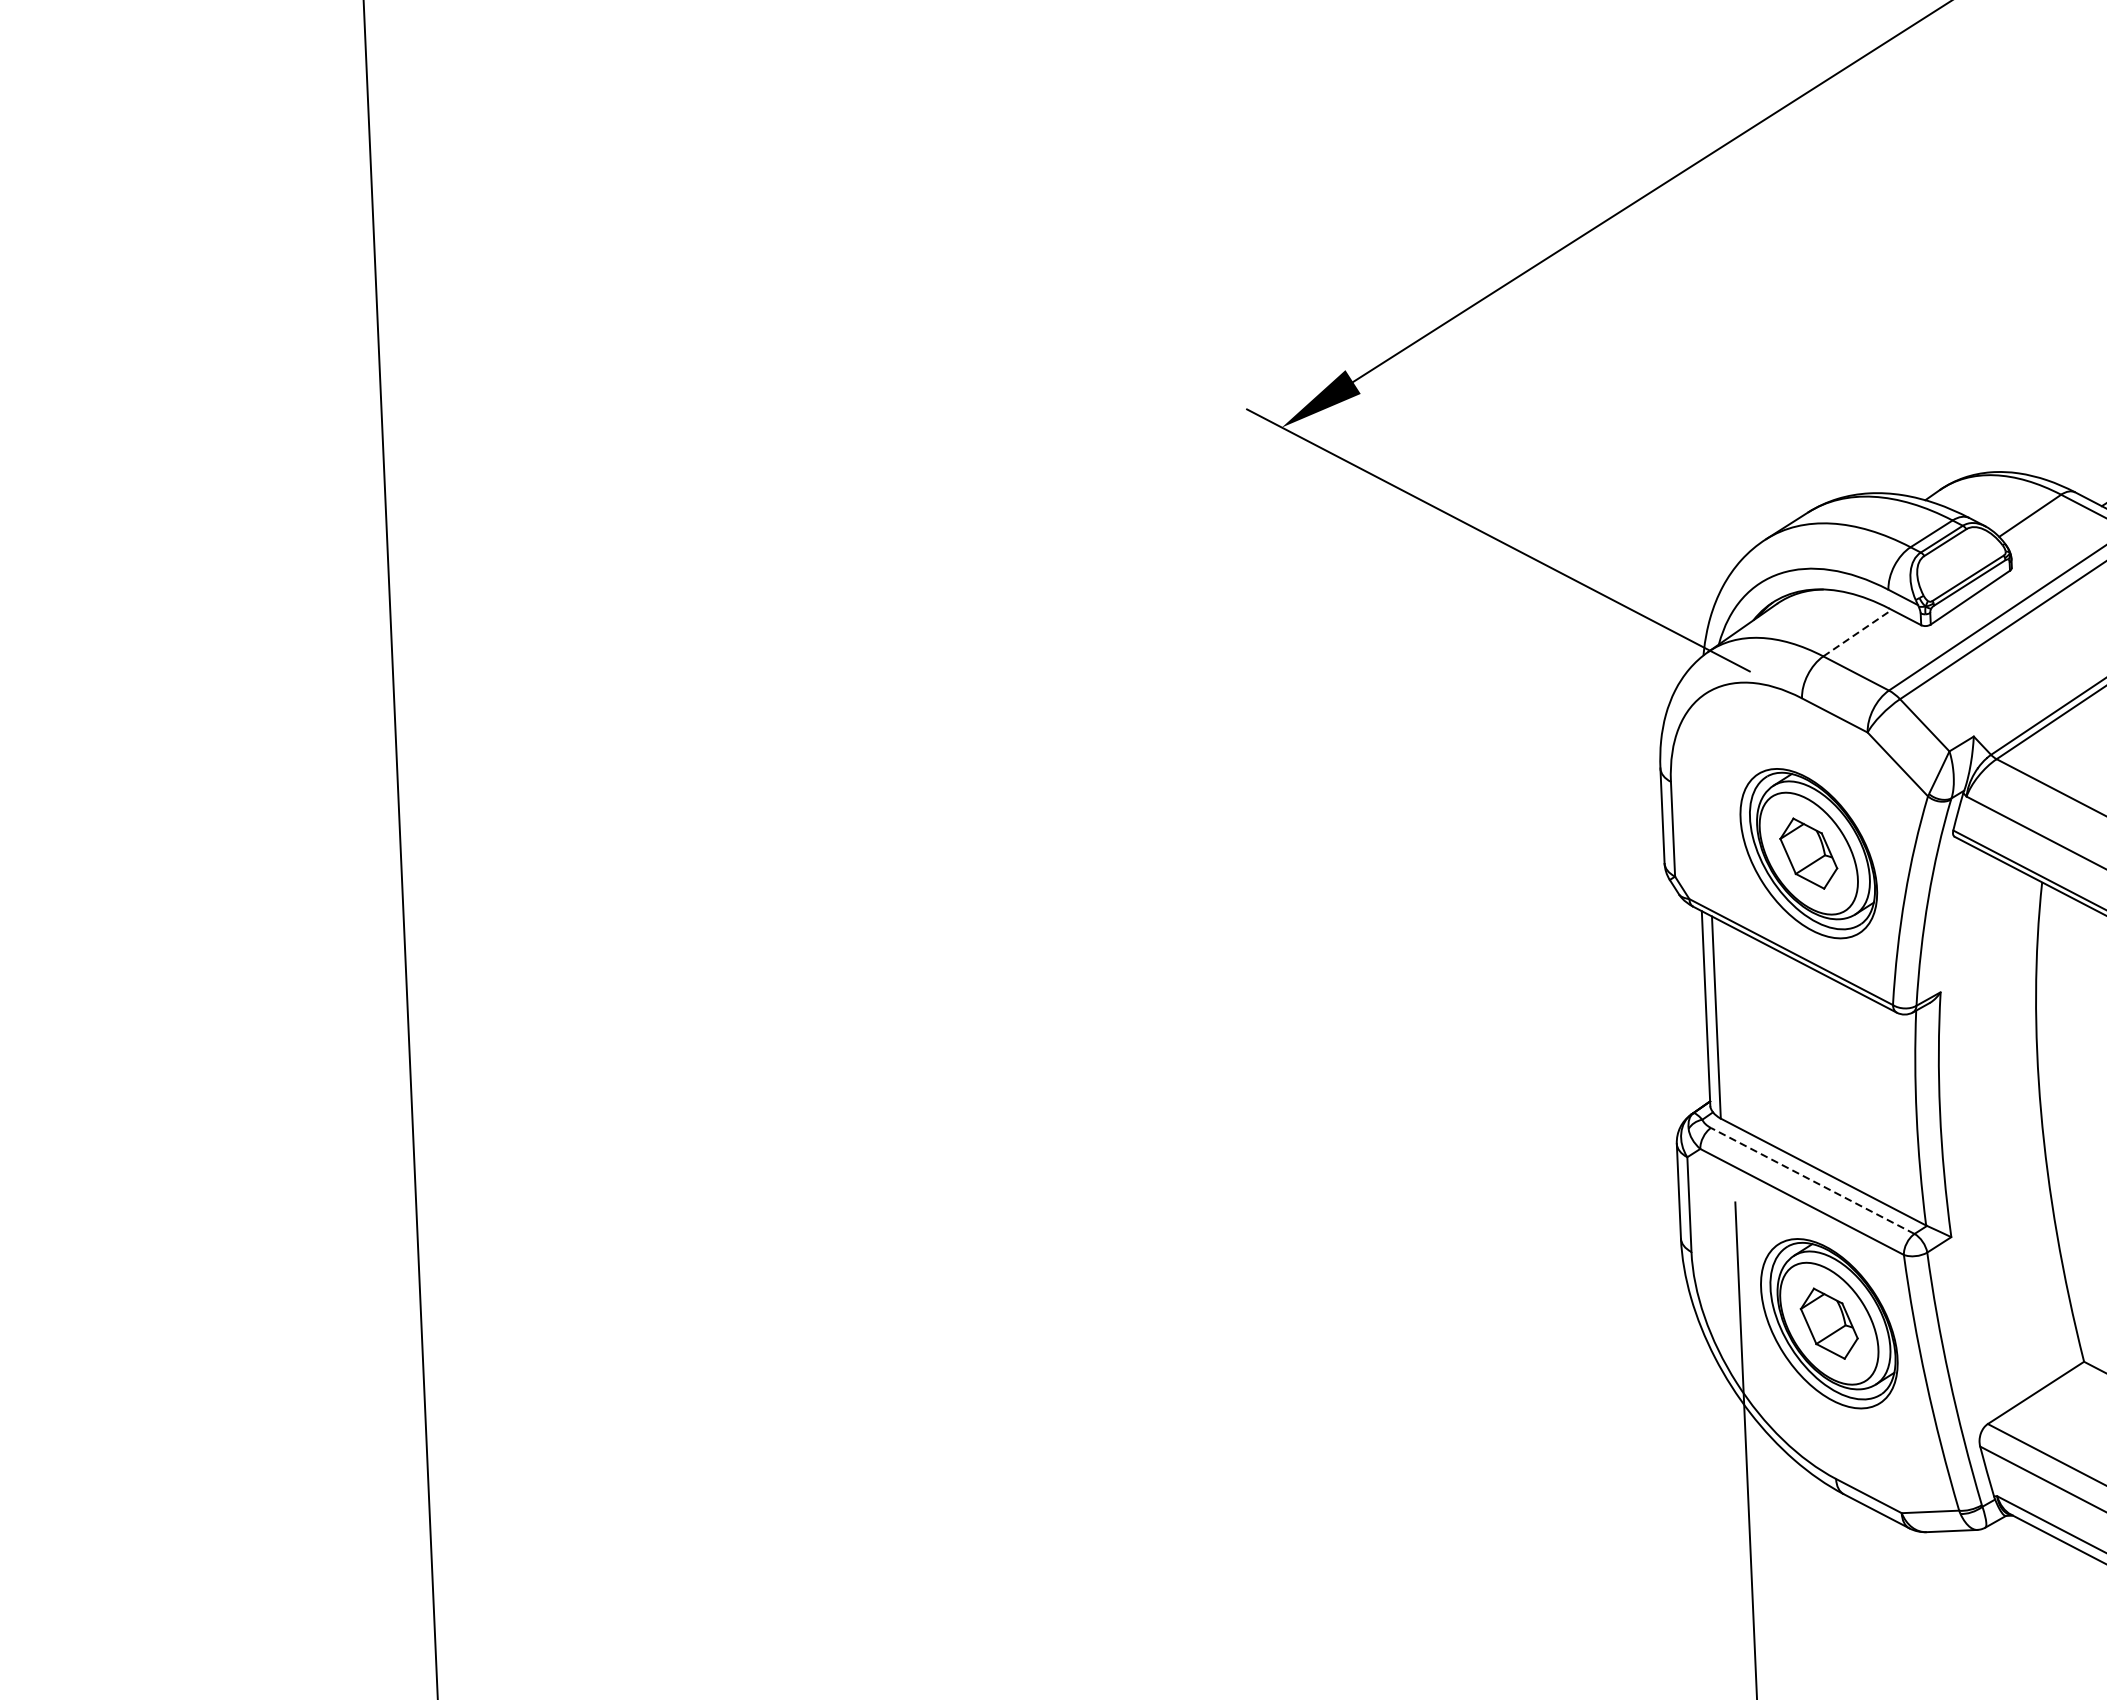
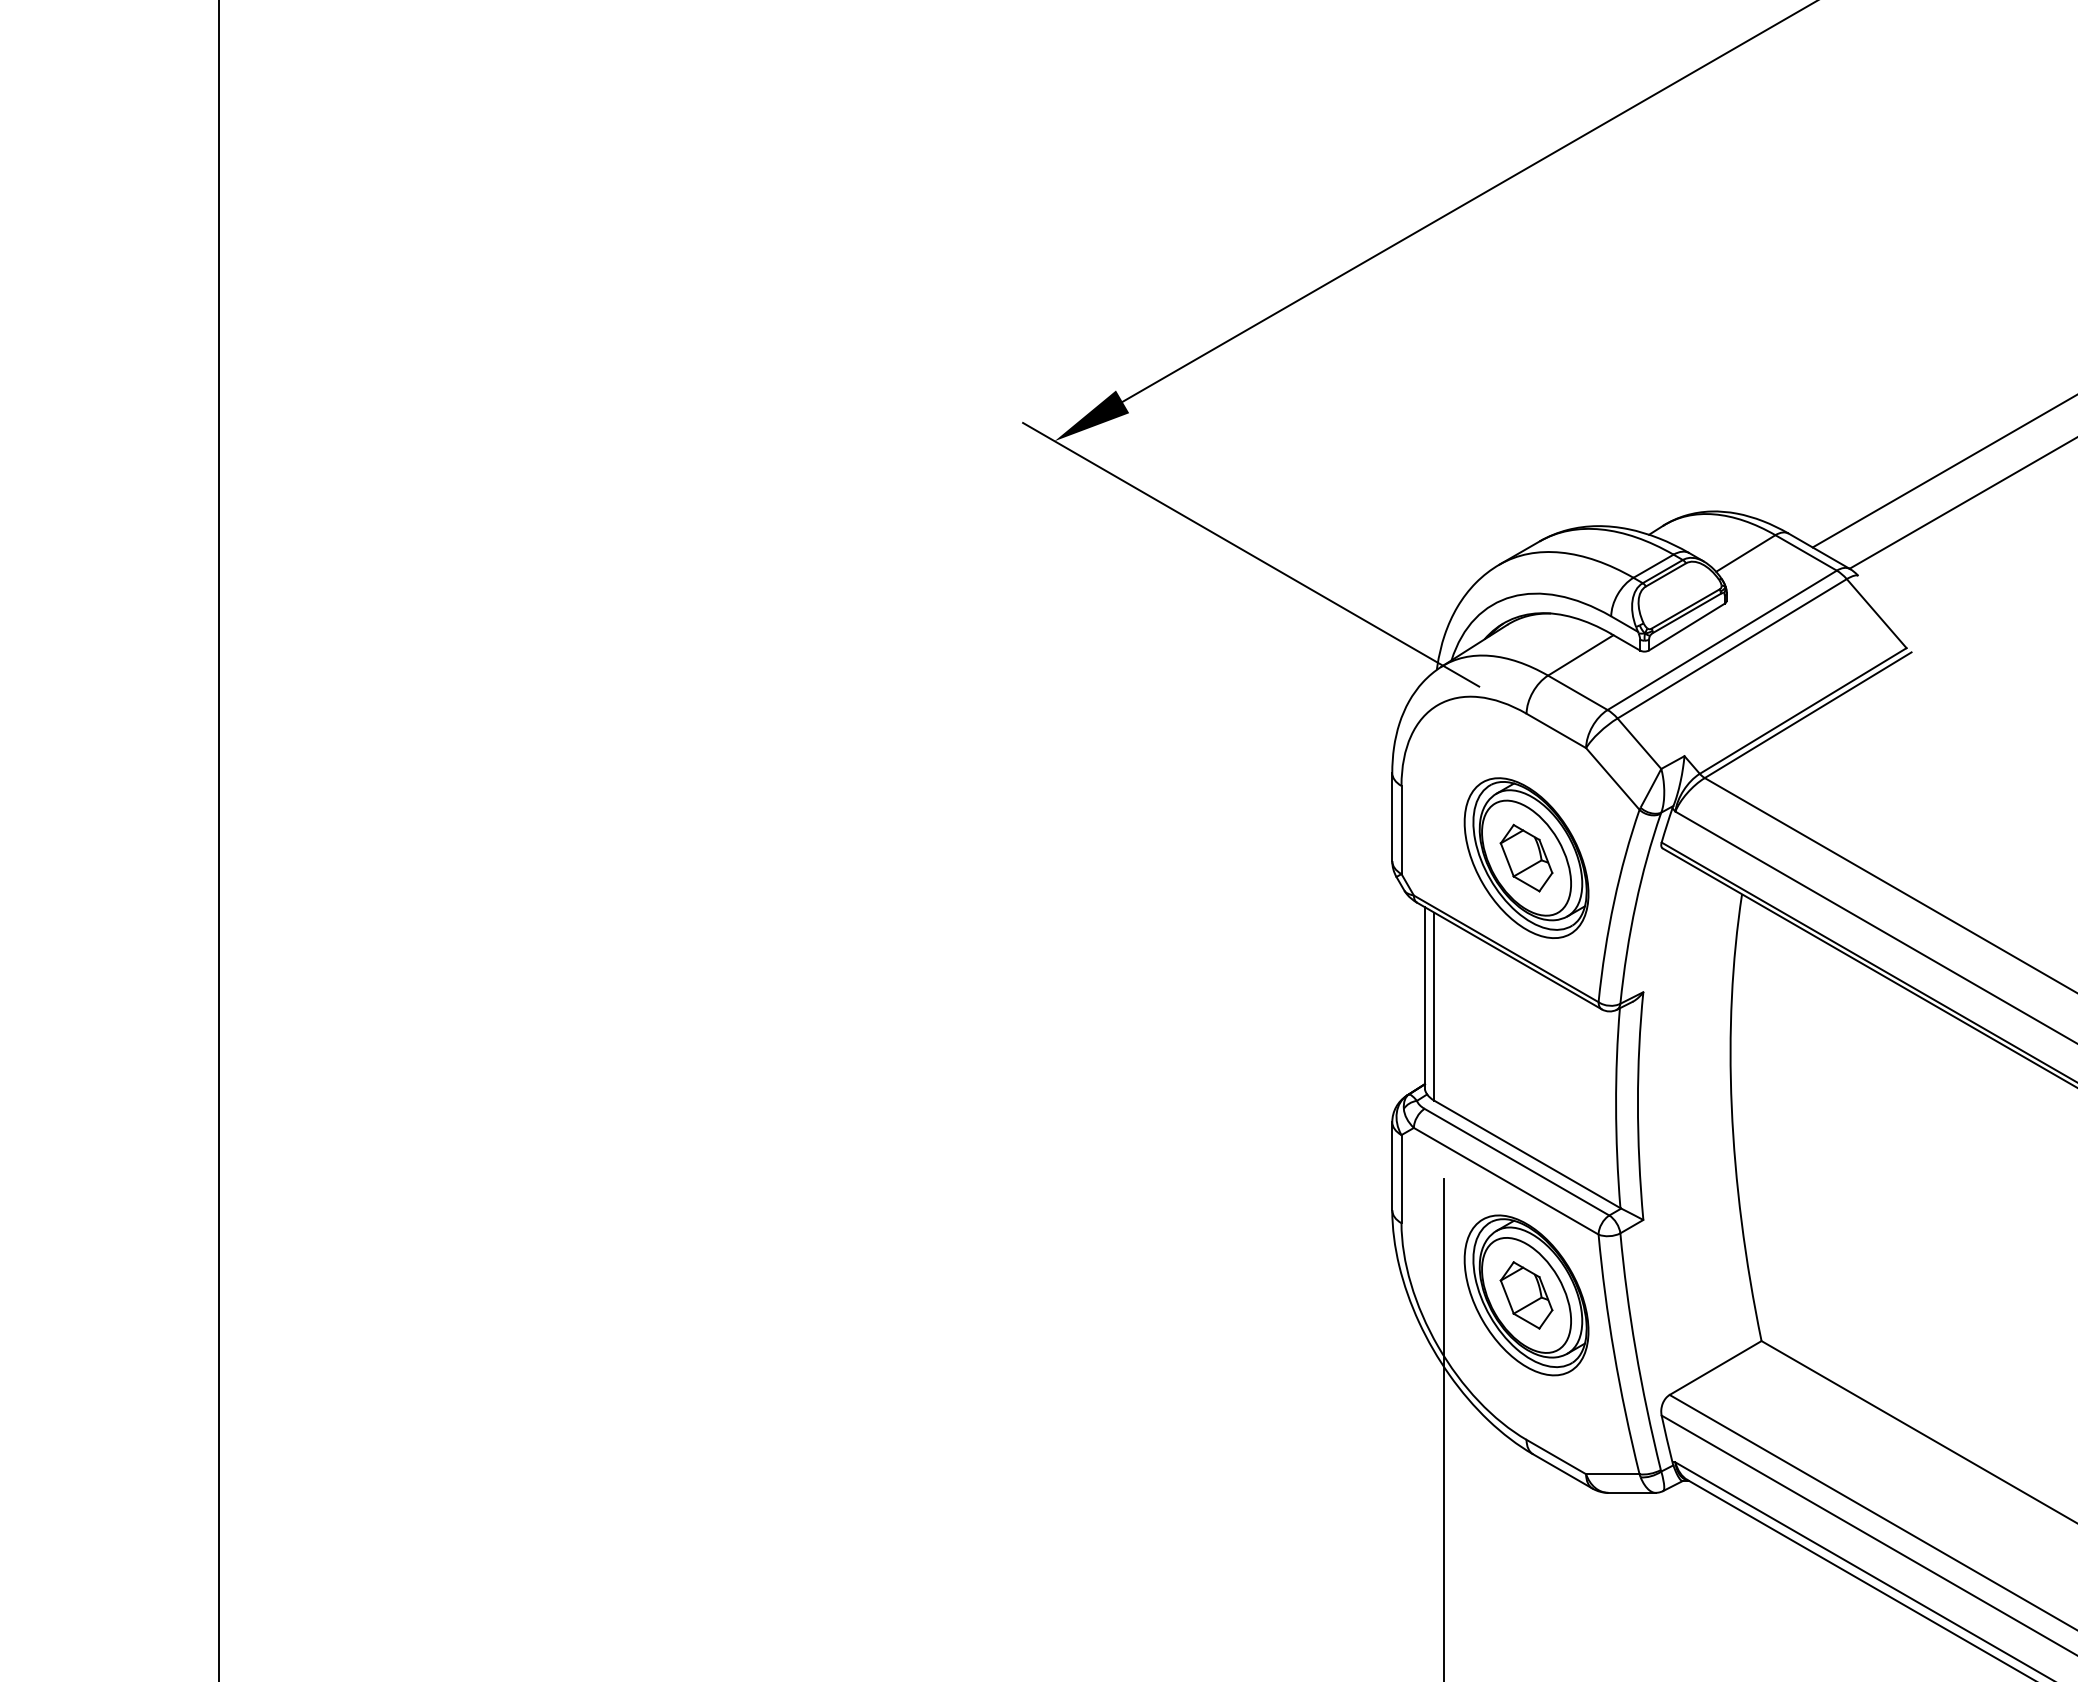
line: (1858, 633) -> (1581, 655), dashed -> solid
line: (1812, 1181) -> (1516, 1162), dashed -> solid

